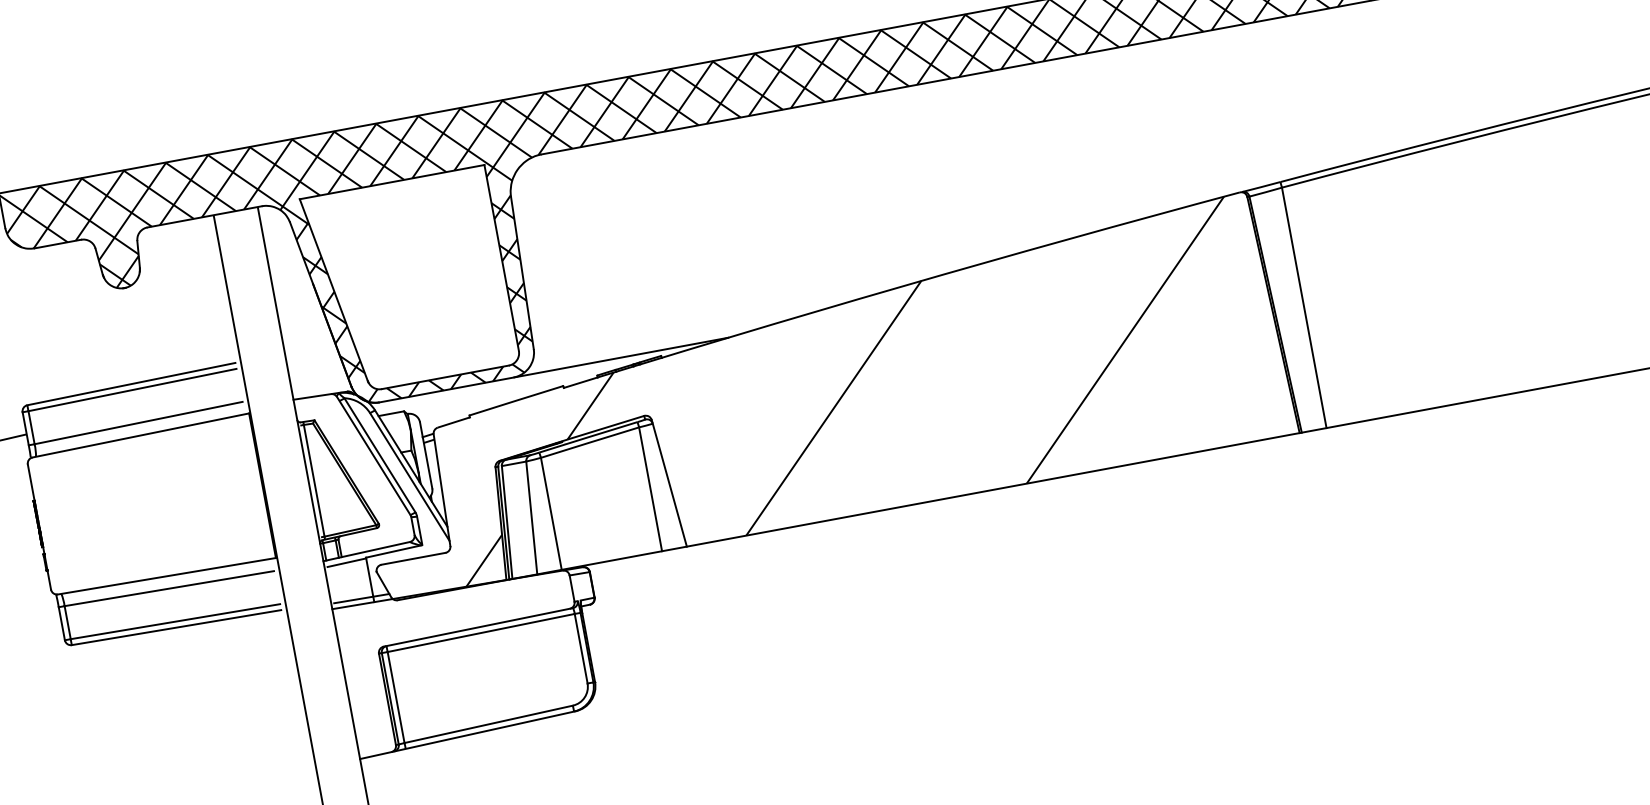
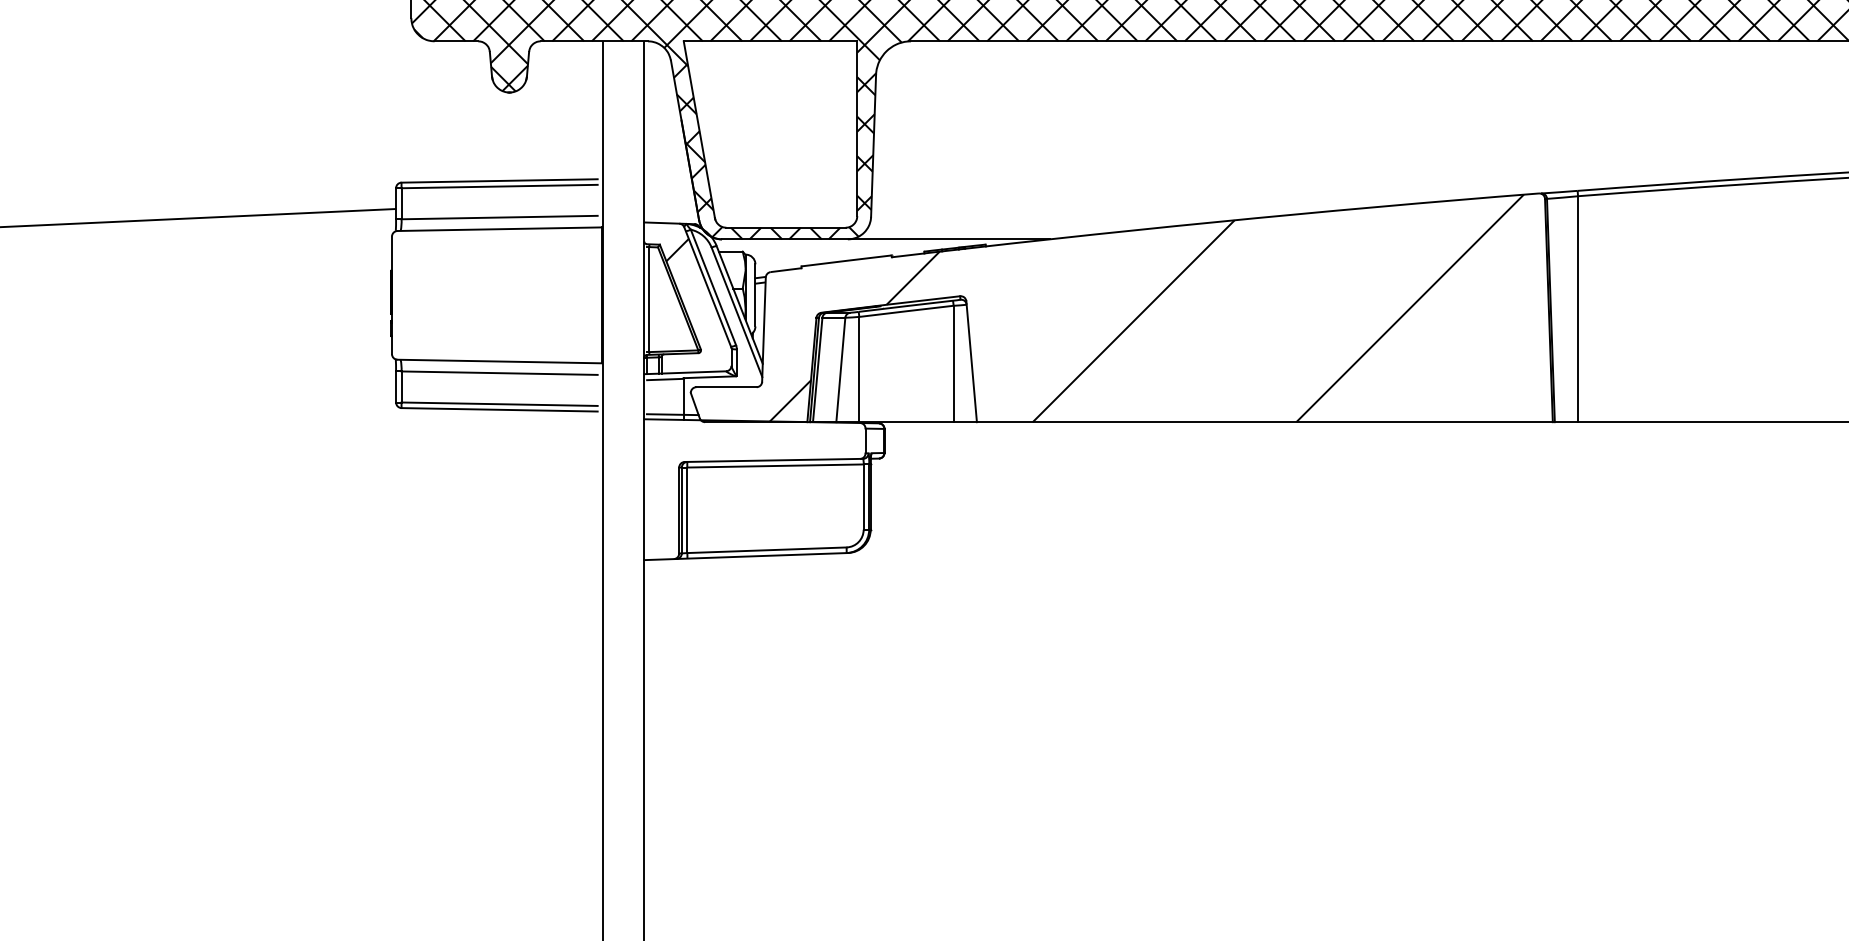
hatch: (334, 421) -> (677, 249), added

